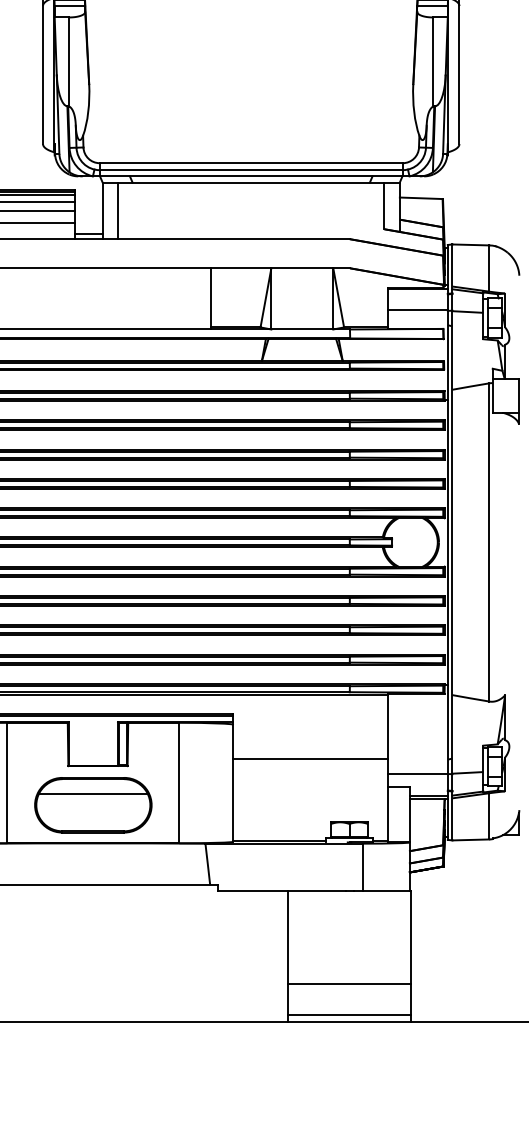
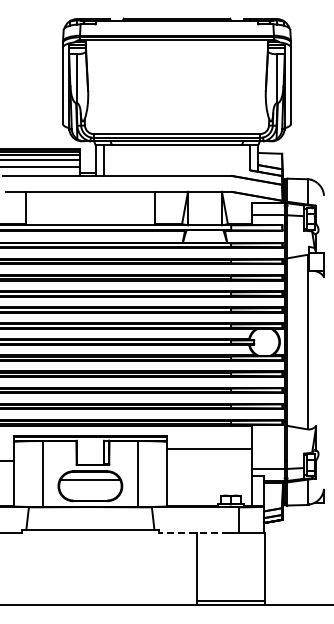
line: (310, 758) -> (209, 448), moved
line: (281, 891) -> (193, 533), solid -> dashed
line: (348, 984) -> (230, 584), removed

